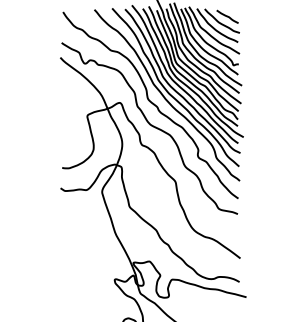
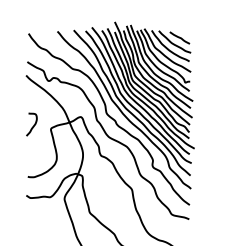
curve: (68, 111) -> (33, 125), added

